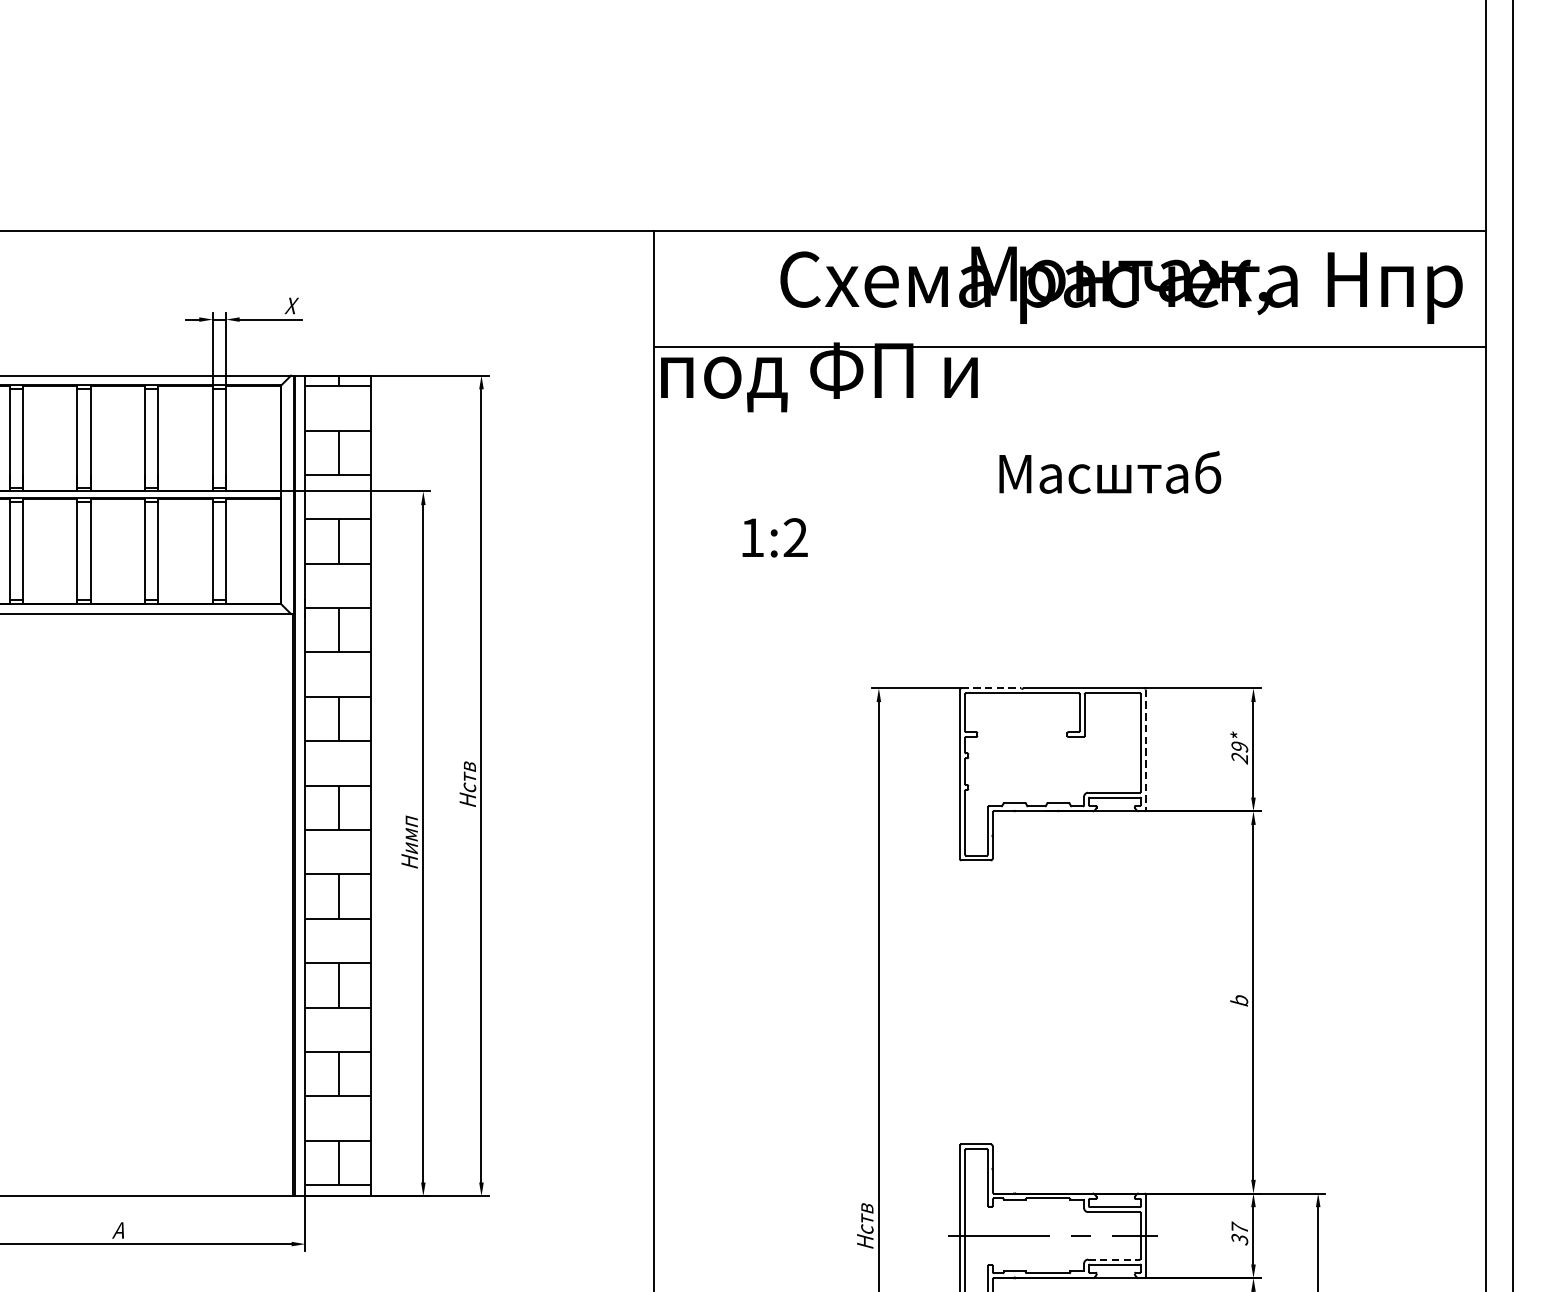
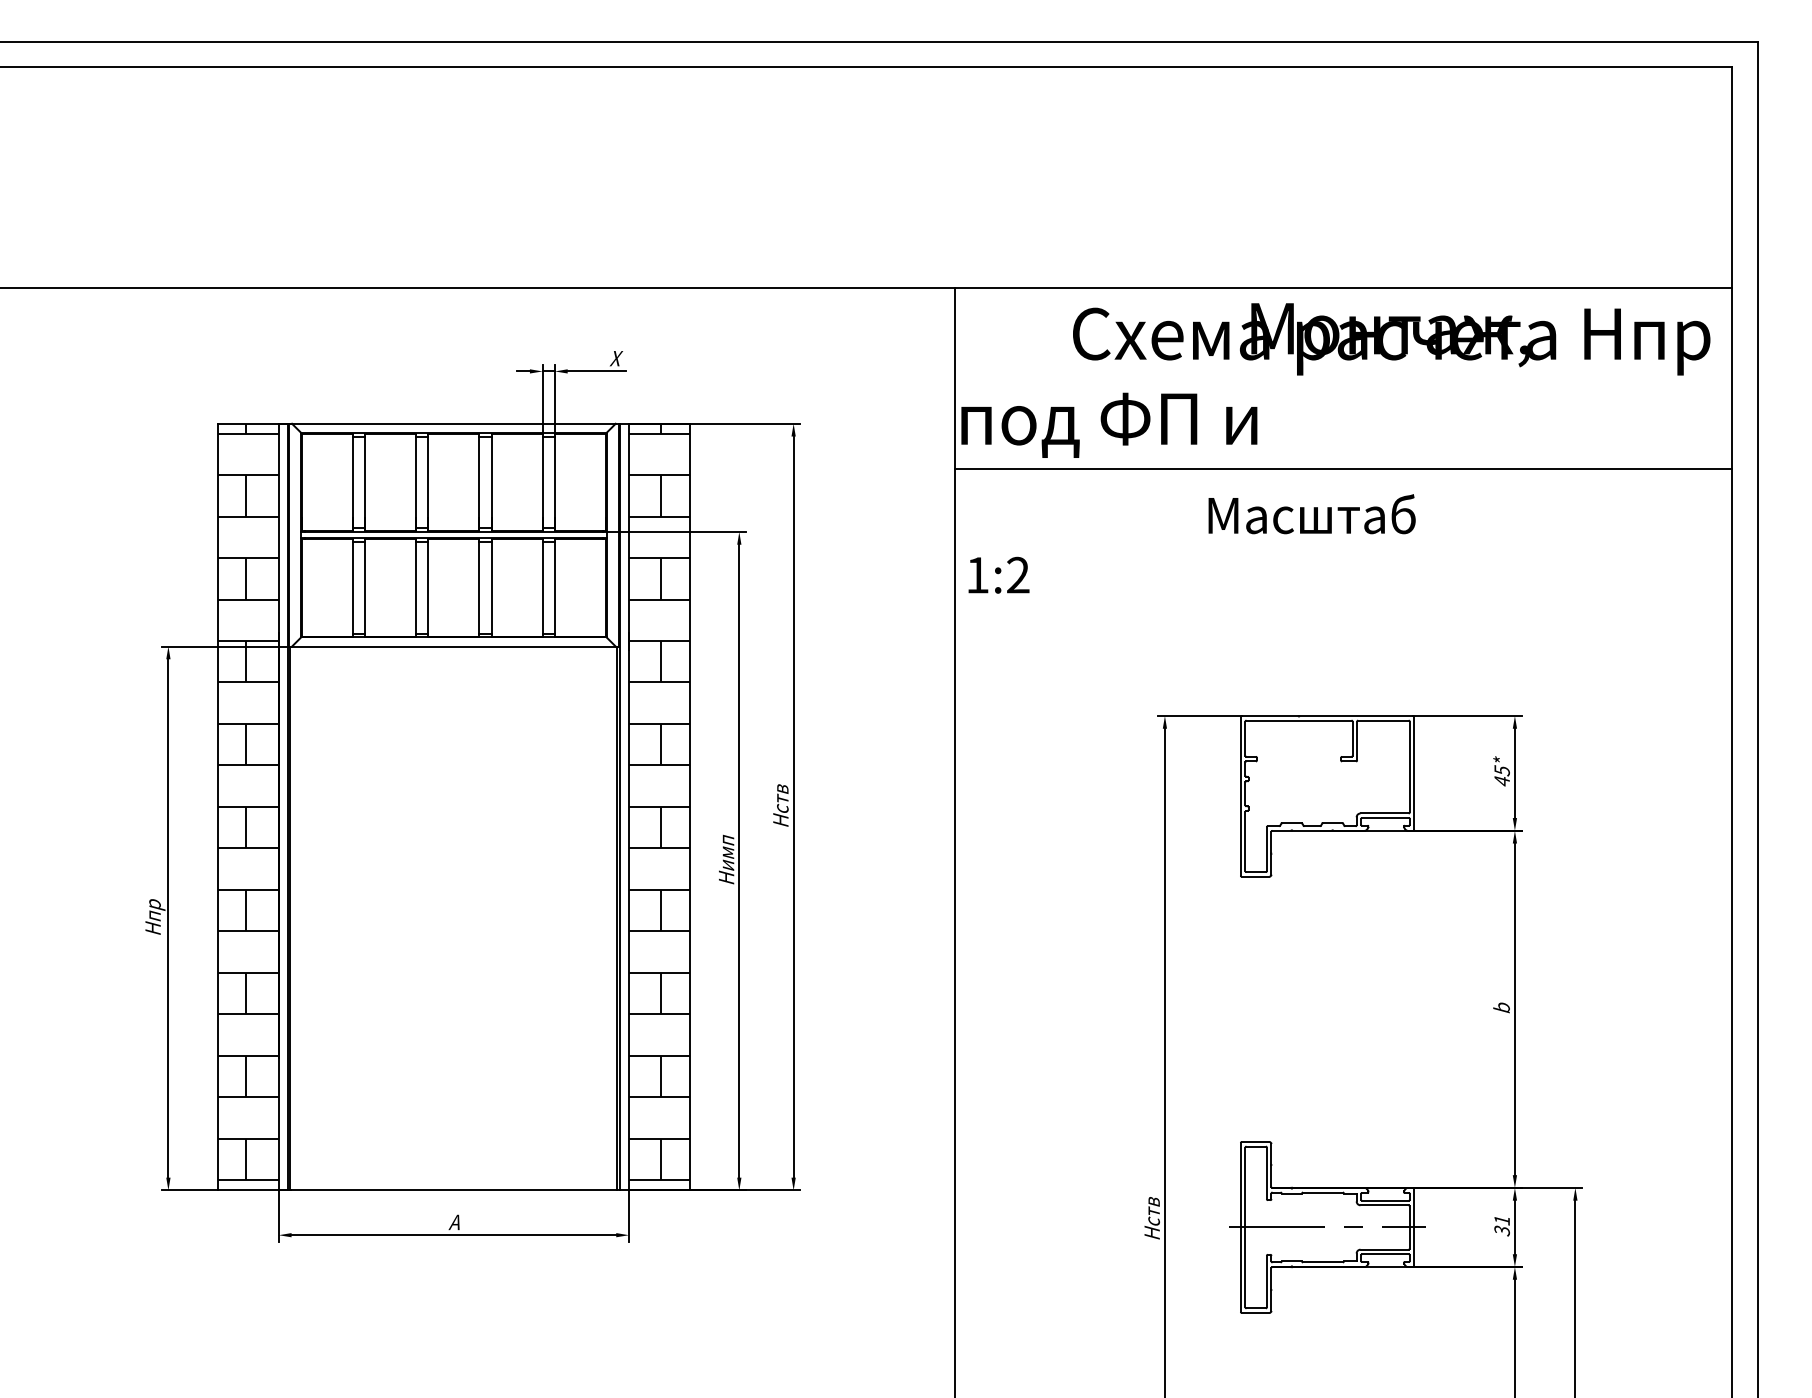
line: (1070, 347) -> (1343, 469), moved
text: (981, 503) -> (1191, 543), moved
line: (991, 688) -> (1270, 716), dashed -> solid
line: (1145, 749) -> (1414, 773), dashed -> solid
text: (1239, 753) -> (1501, 776), 29* -> 45*
text: (1239, 1227) -> (1501, 1219), 37 -> 31
line: (1114, 1259) -> (1385, 1249), dashed -> solid

